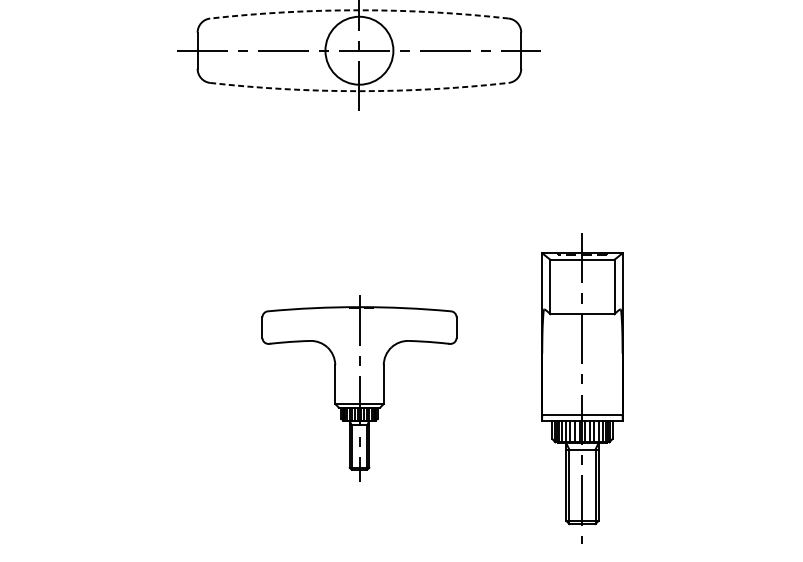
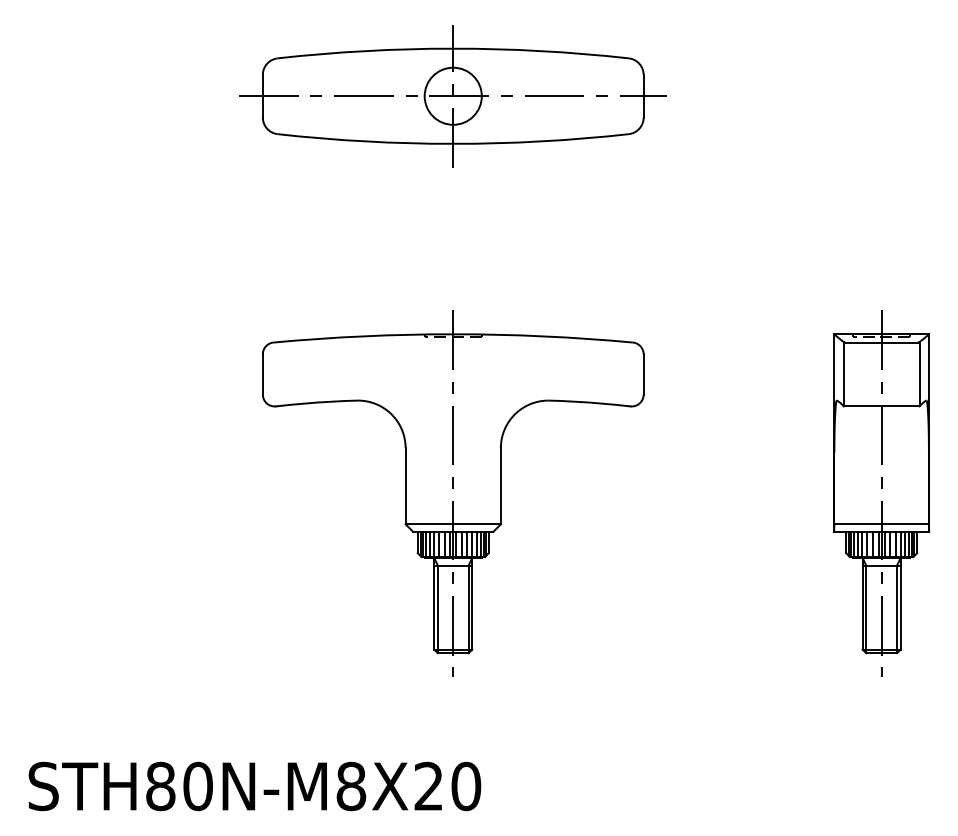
arc: (359, 10) -> (453, 48), dashed -> solid
circle: (358, 50) -> (452, 95), size x0.71
arc: (359, 90) -> (453, 143), dashed -> solid
part: (359, 388) -> (453, 493), size x1.67
part: (582, 388) -> (881, 493), moved

